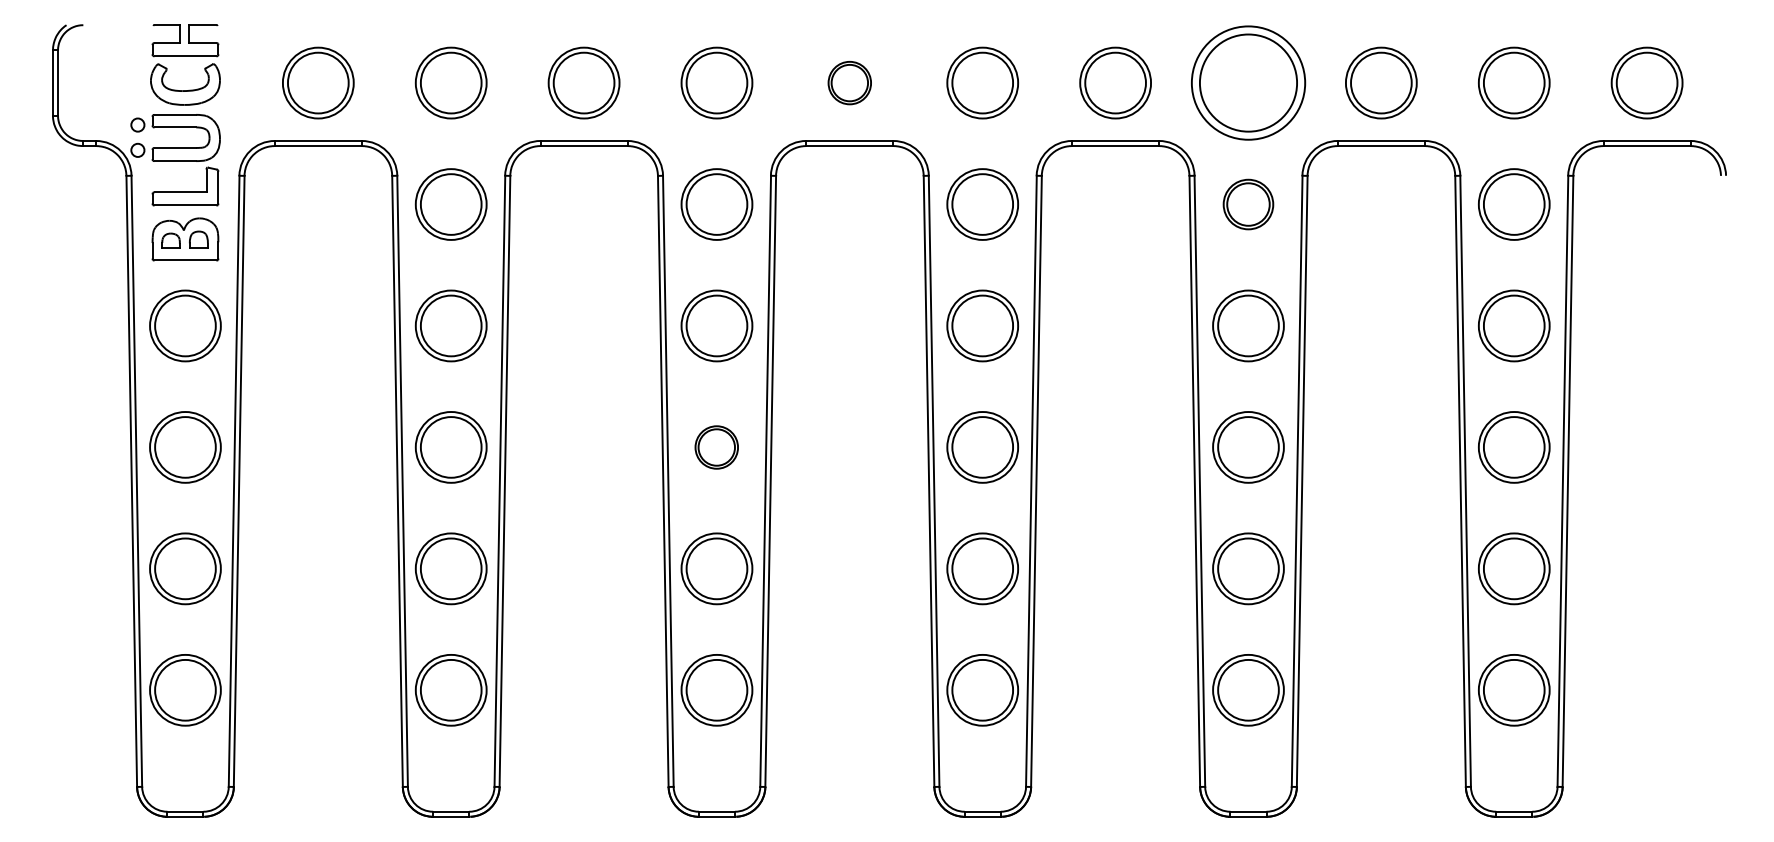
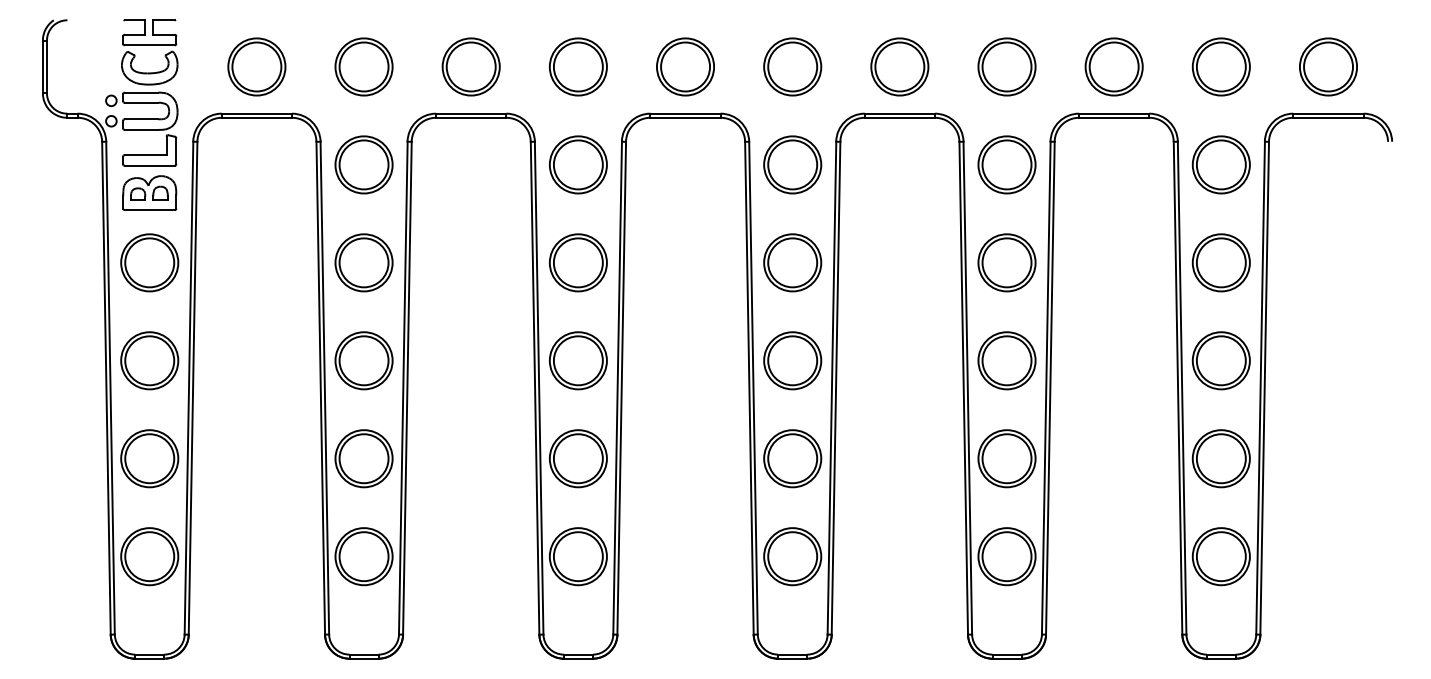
part: (849, 82) -> (685, 66), size x1.67
part: (1247, 82) -> (1006, 66), size x0.62
part: (1247, 203) -> (1006, 164), size x1.43
part: (715, 447) -> (577, 360), size x1.67

